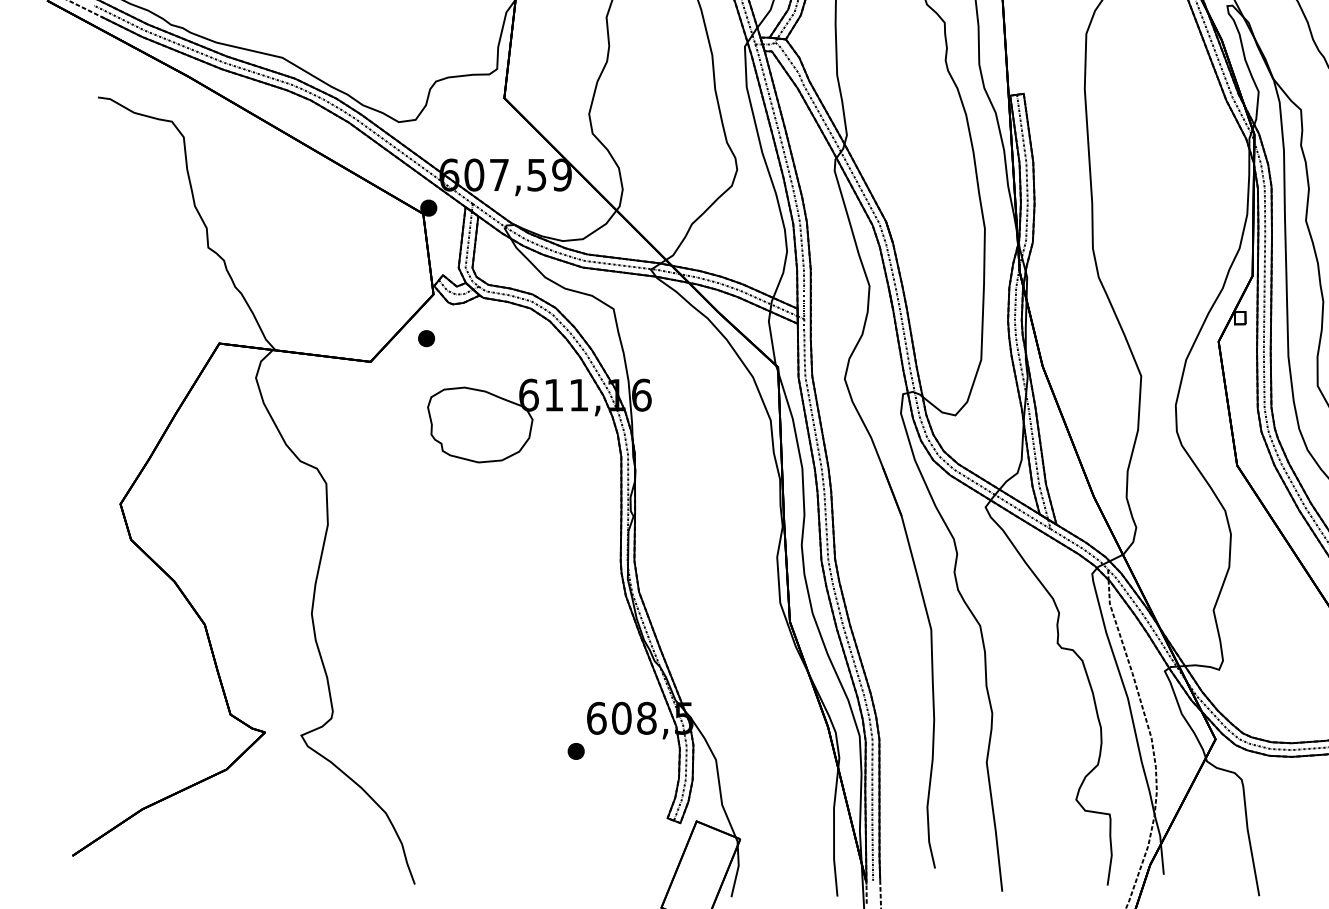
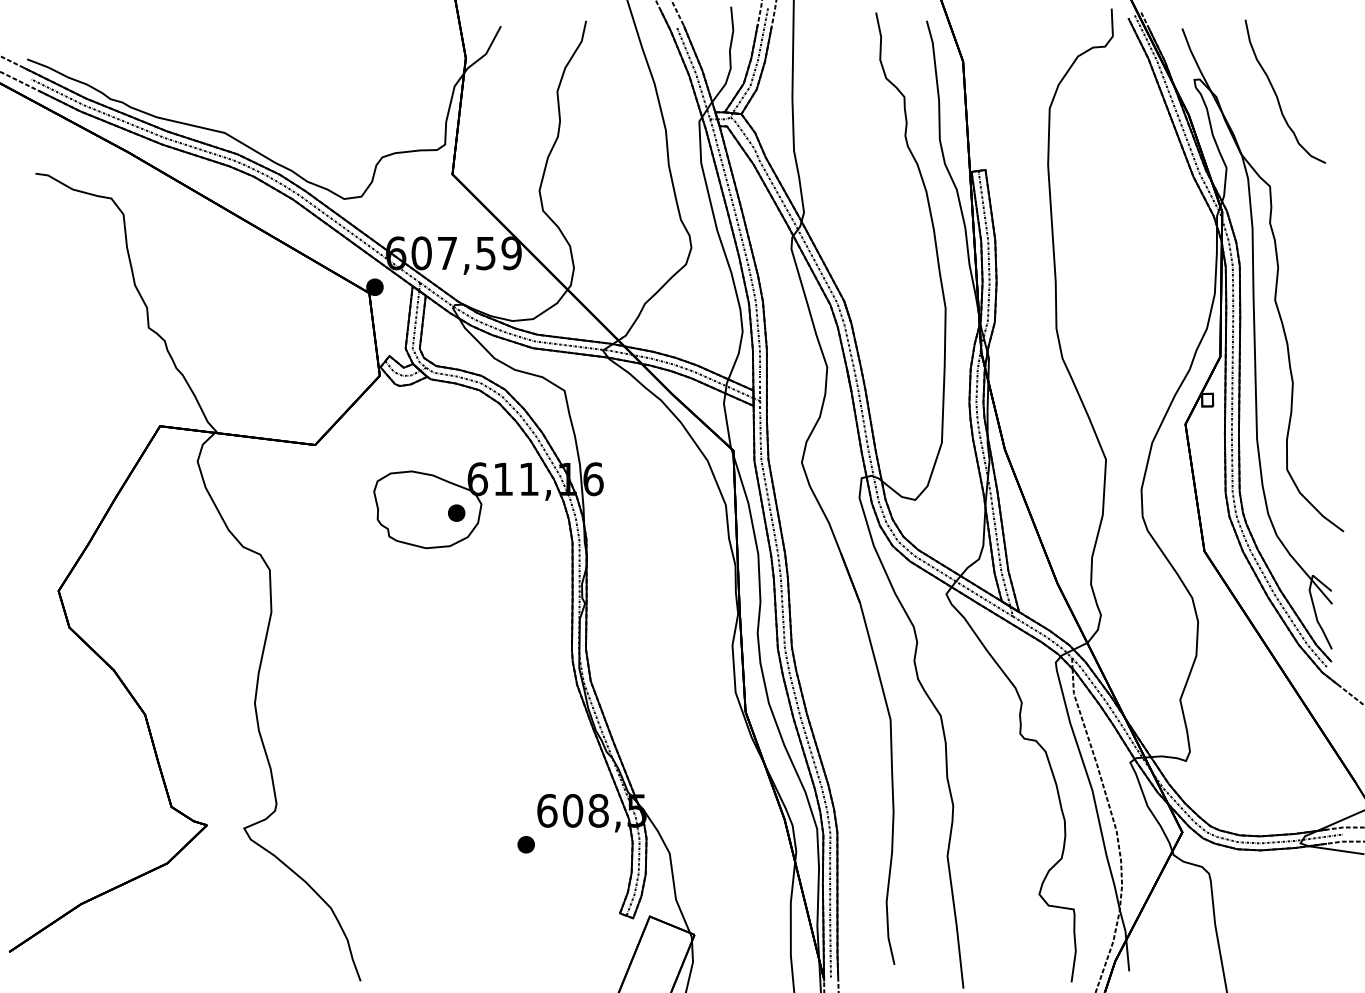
part: (426, 337) -> (456, 512), moved

